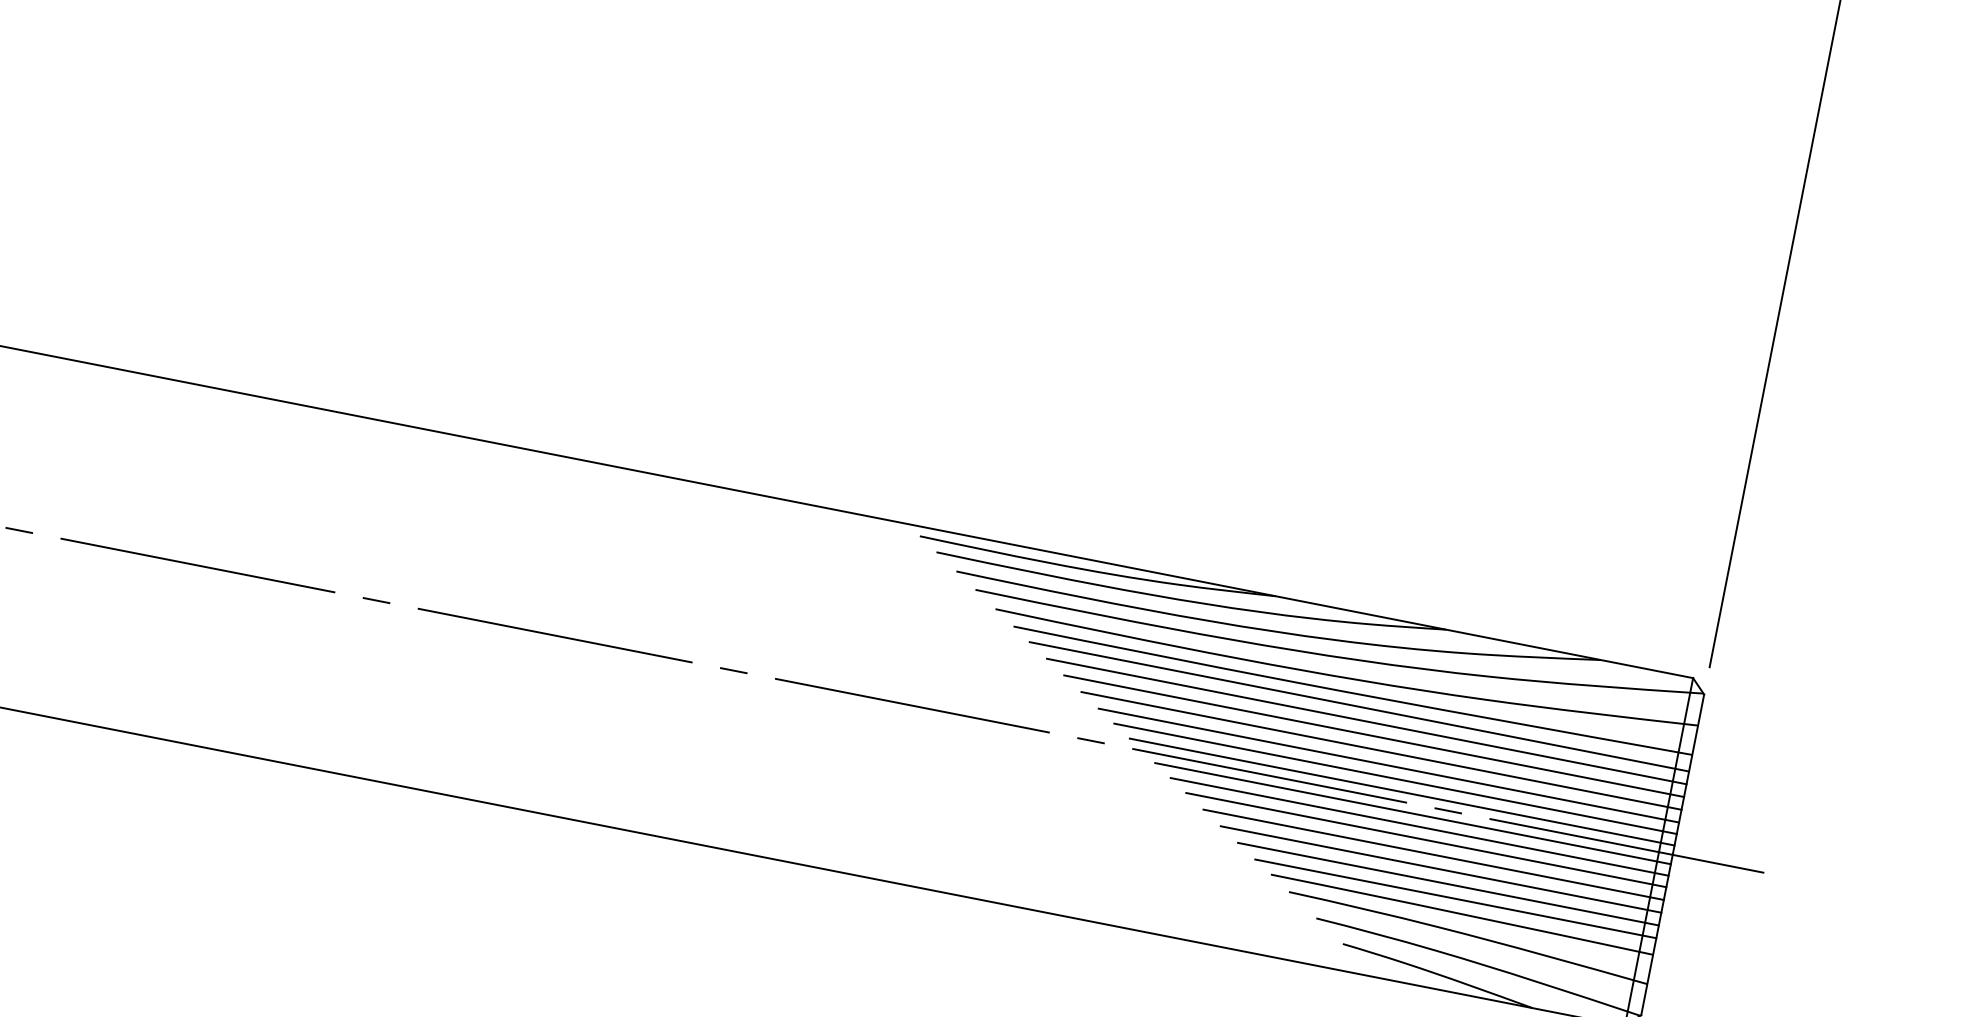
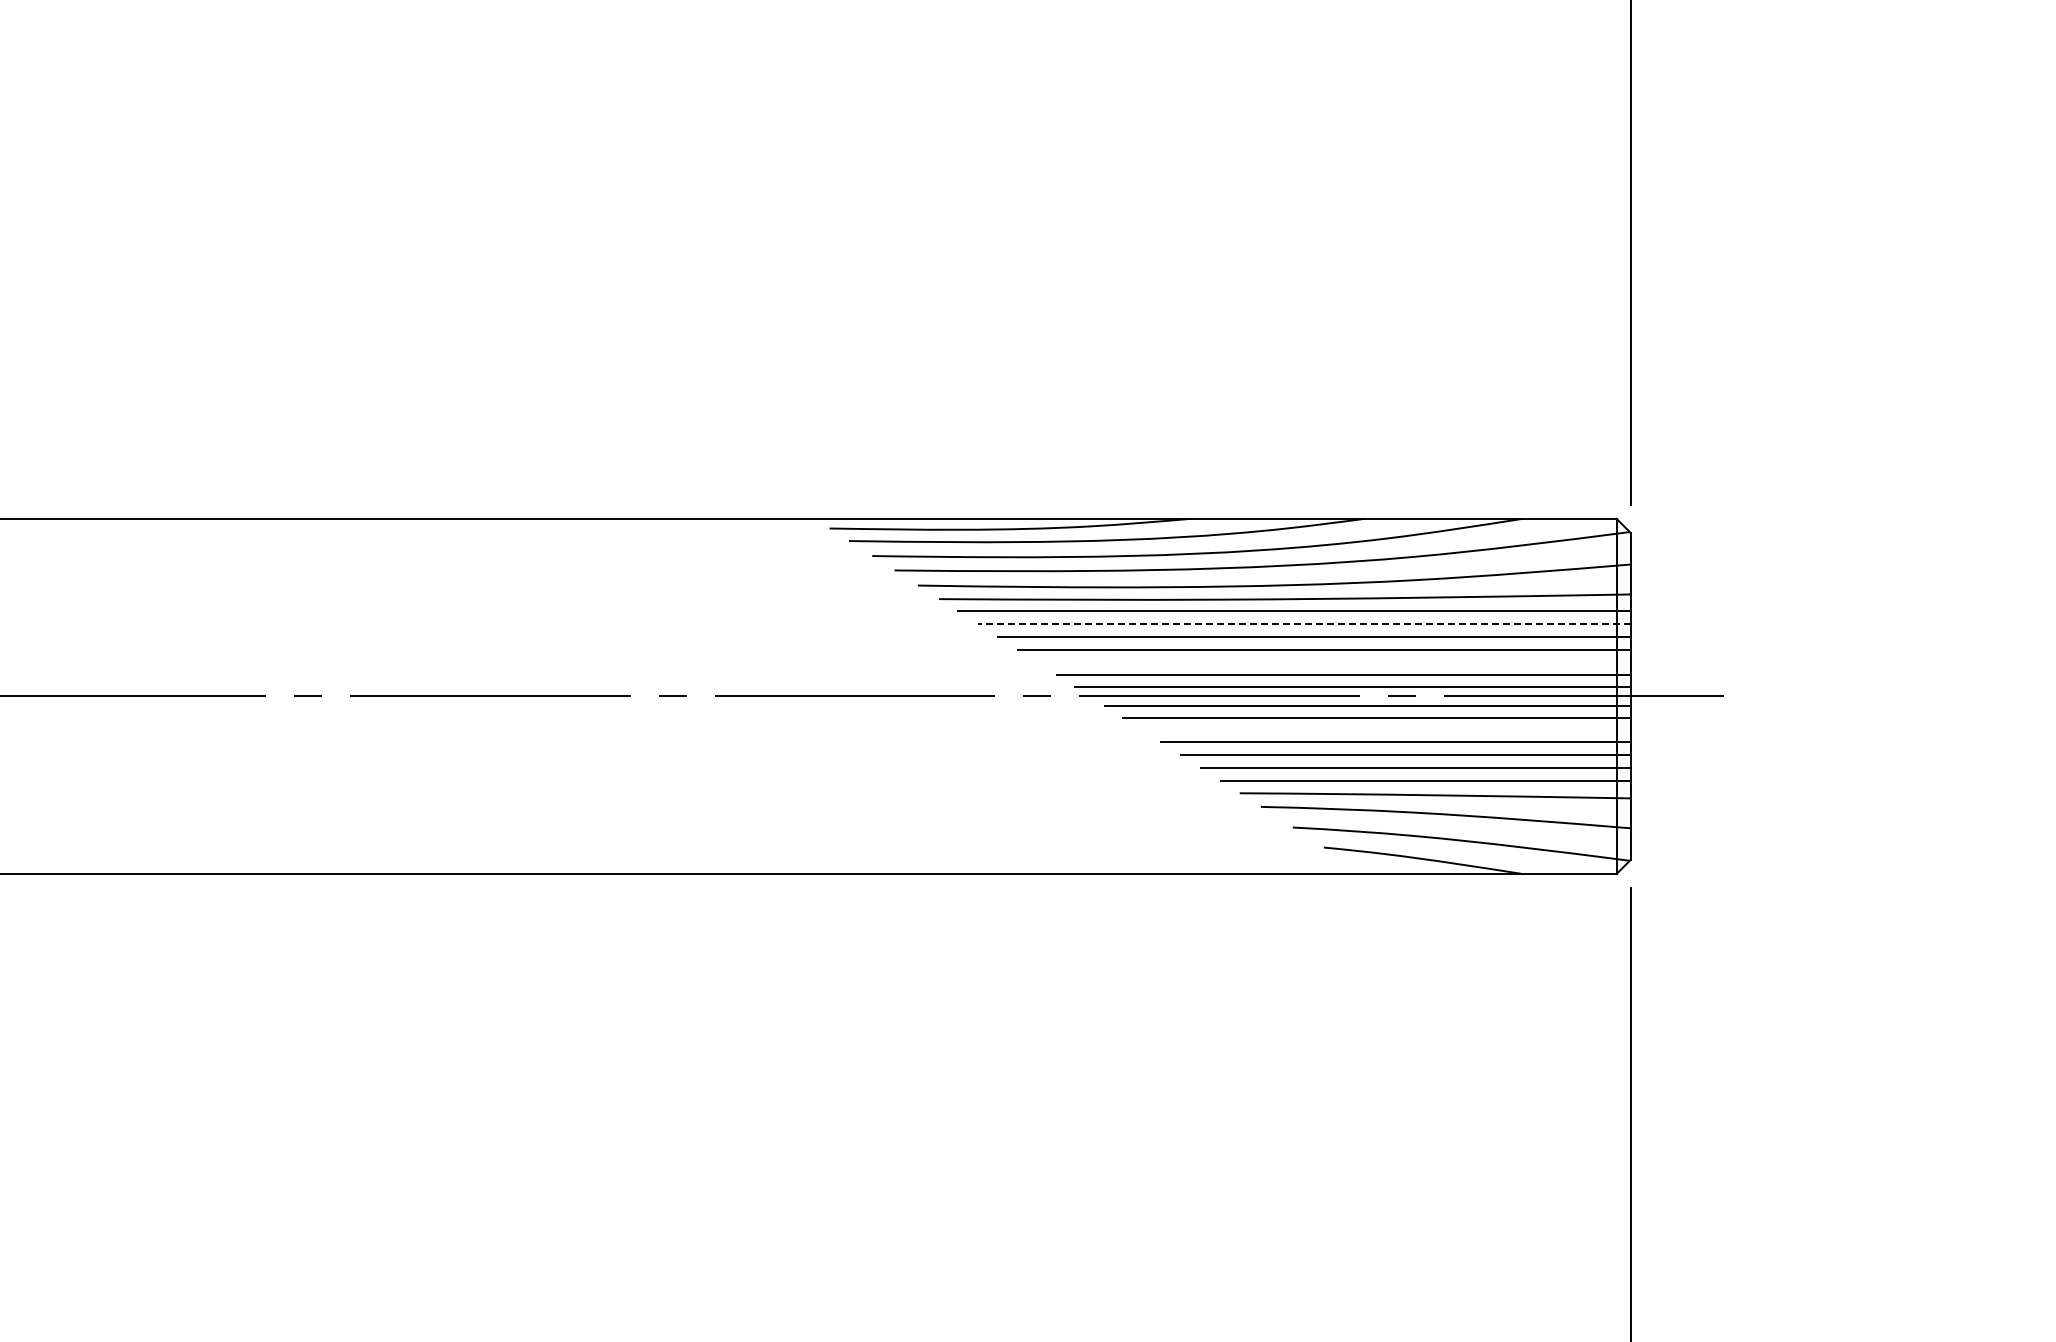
line: (1365, 721) -> (1303, 624), solid -> dashed
line: (1388, 765) -> (1334, 663), removed
line: (1426, 840) -> (1385, 729), removed

